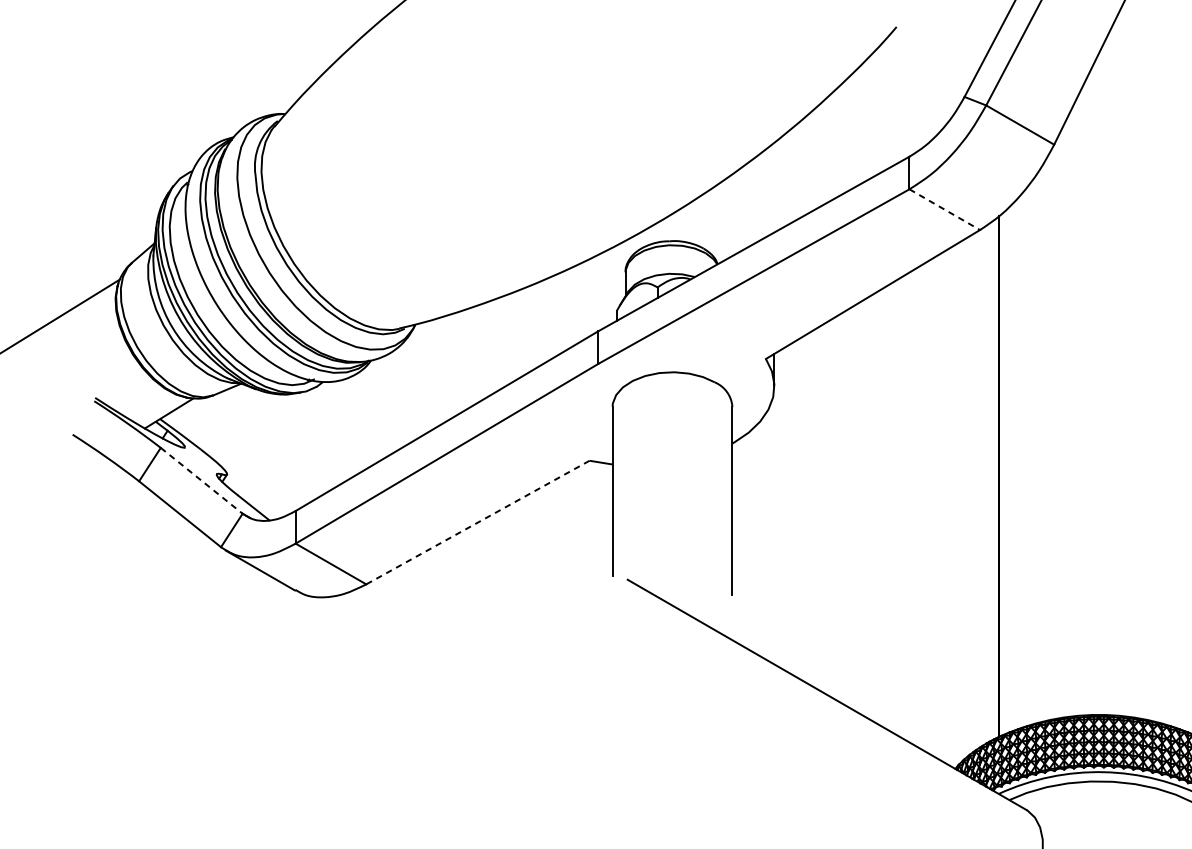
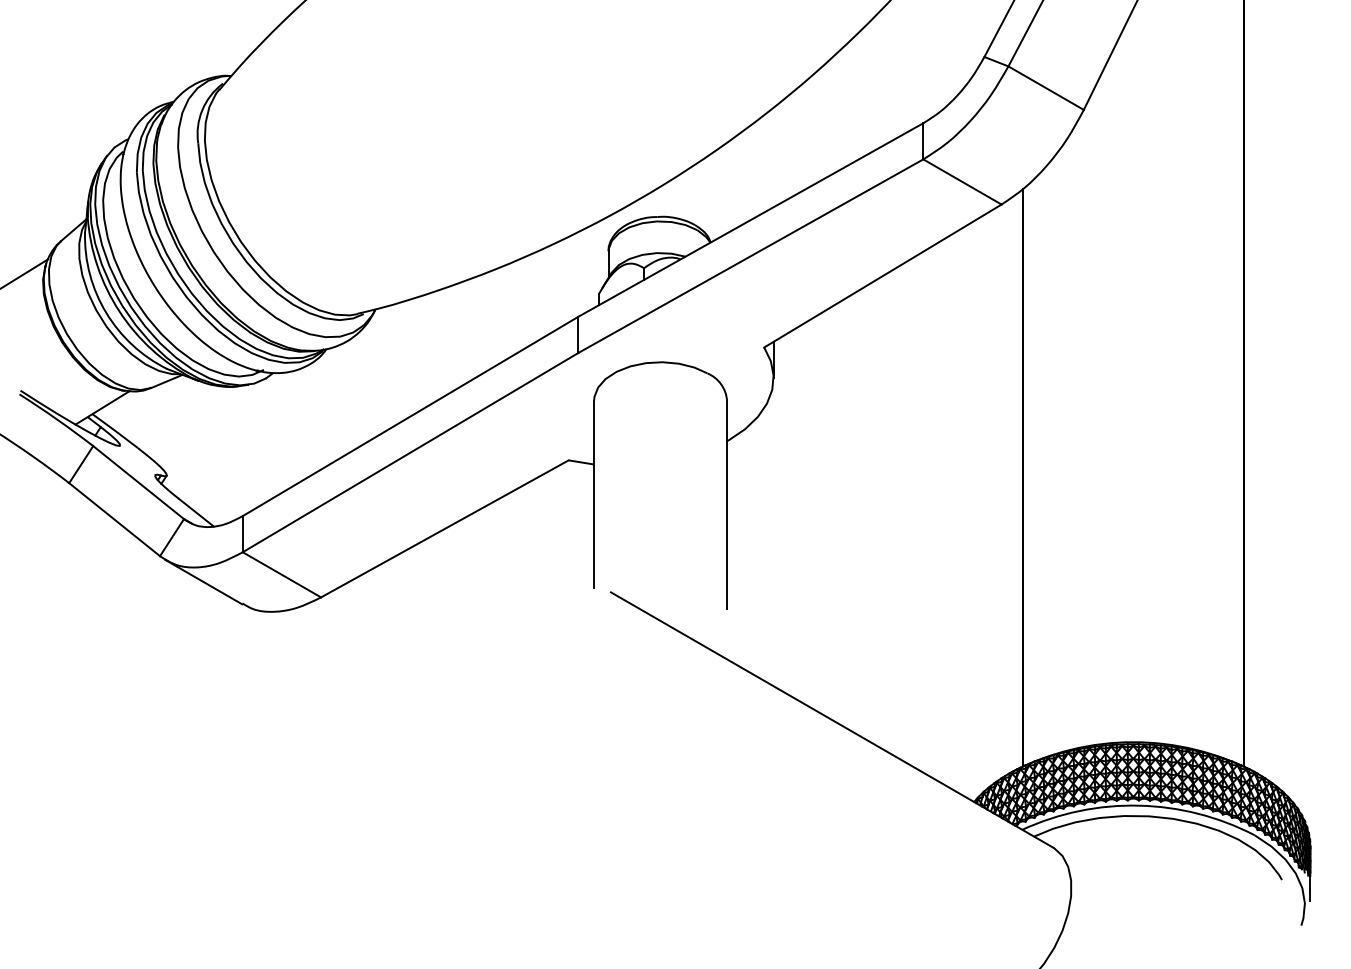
line: (944, 210) -> (962, 182), dashed -> solid
line: (202, 480) -> (139, 482), dashed -> solid
line: (477, 523) -> (444, 529), dashed -> solid

